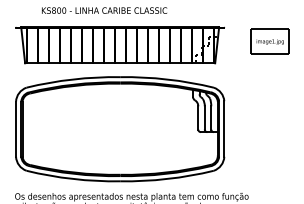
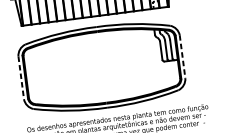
line: (16, 129) -> (21, 78), solid -> dashed
line: (224, 129) -> (182, 57), solid -> dashed

